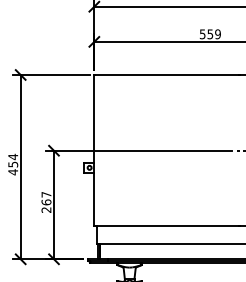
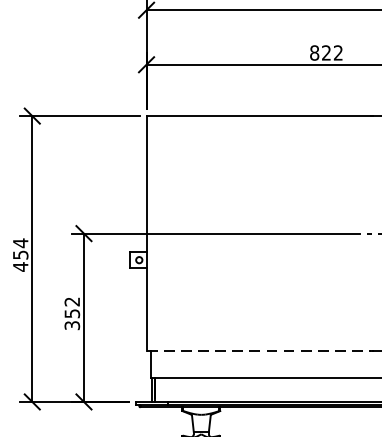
text: (209, 34) -> (325, 53), 559 -> 822
text: (46, 202) -> (72, 313), 267 -> 352
line: (167, 226) -> (260, 351), solid -> dashed

